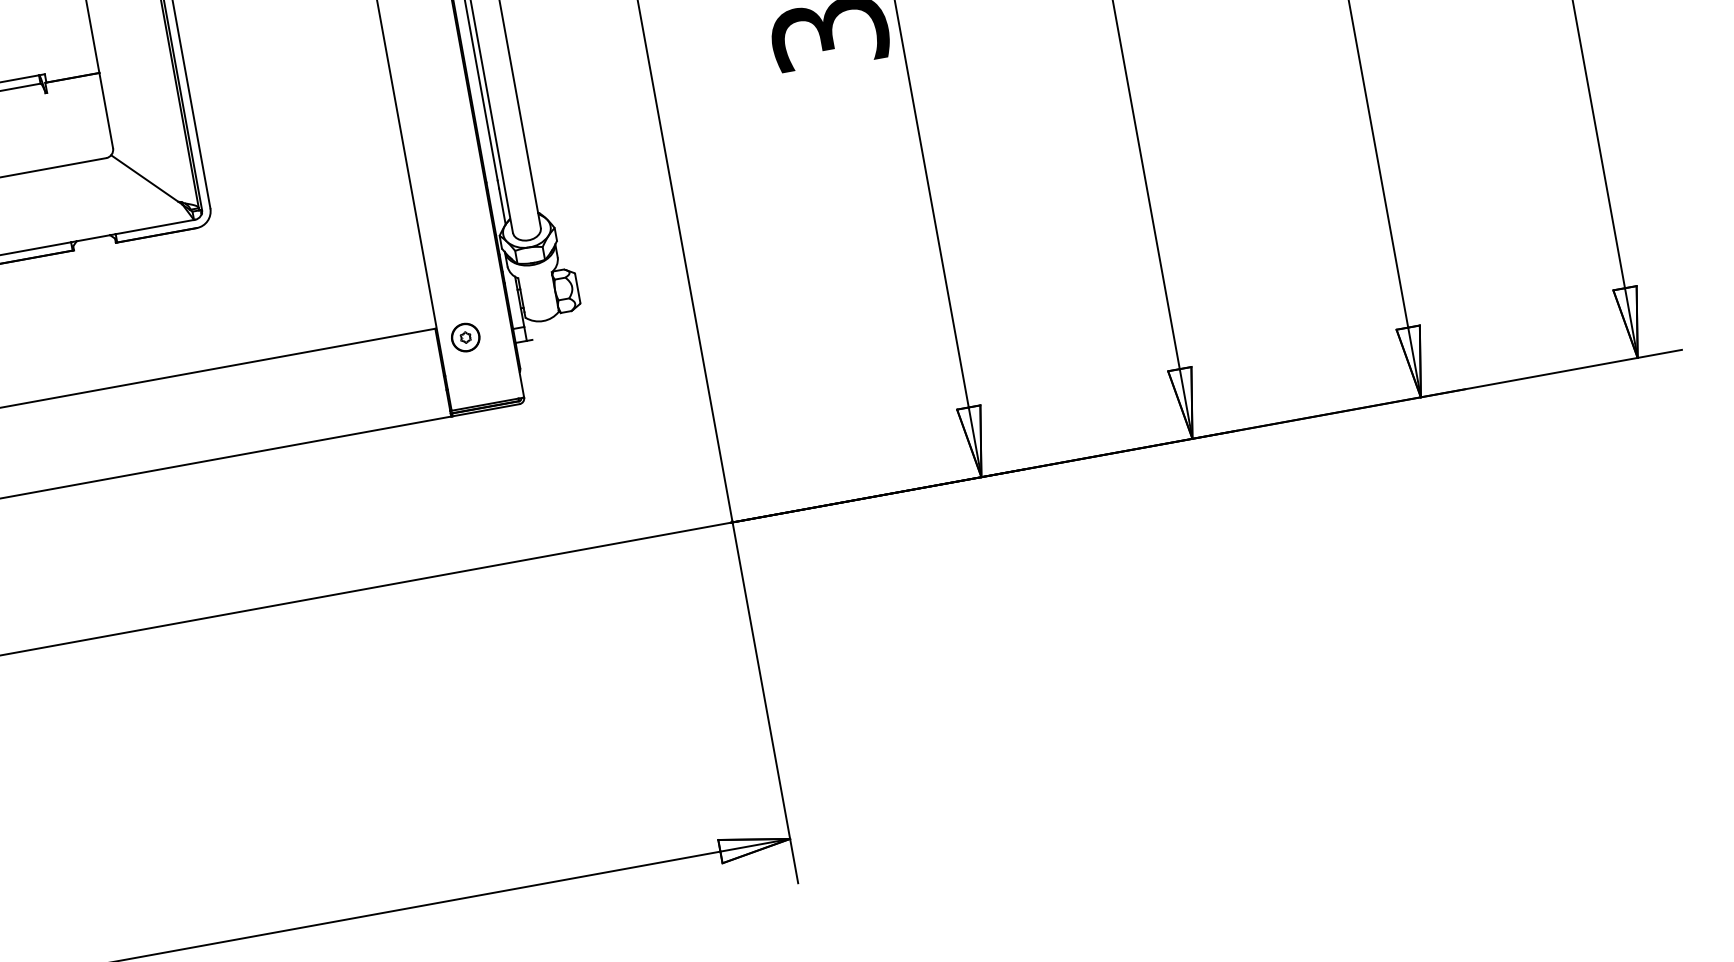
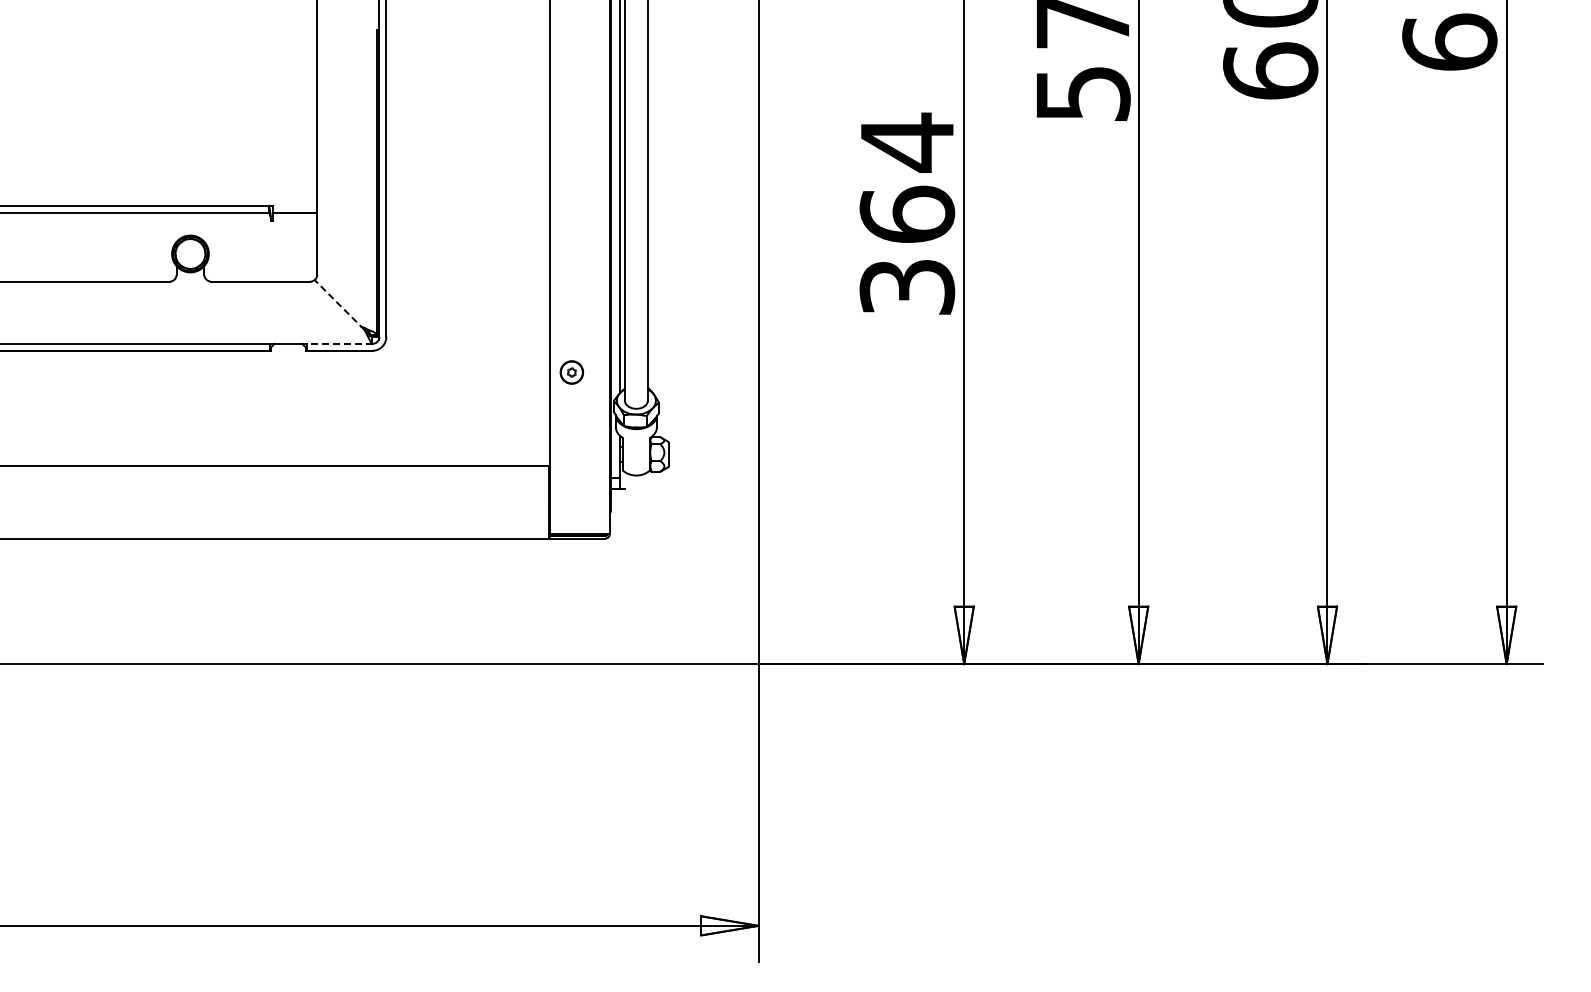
line: (146, 179) -> (339, 304), solid -> dashed
line: (155, 226) -> (339, 343), solid -> dashed
part: (465, 337) -> (571, 372), moved

